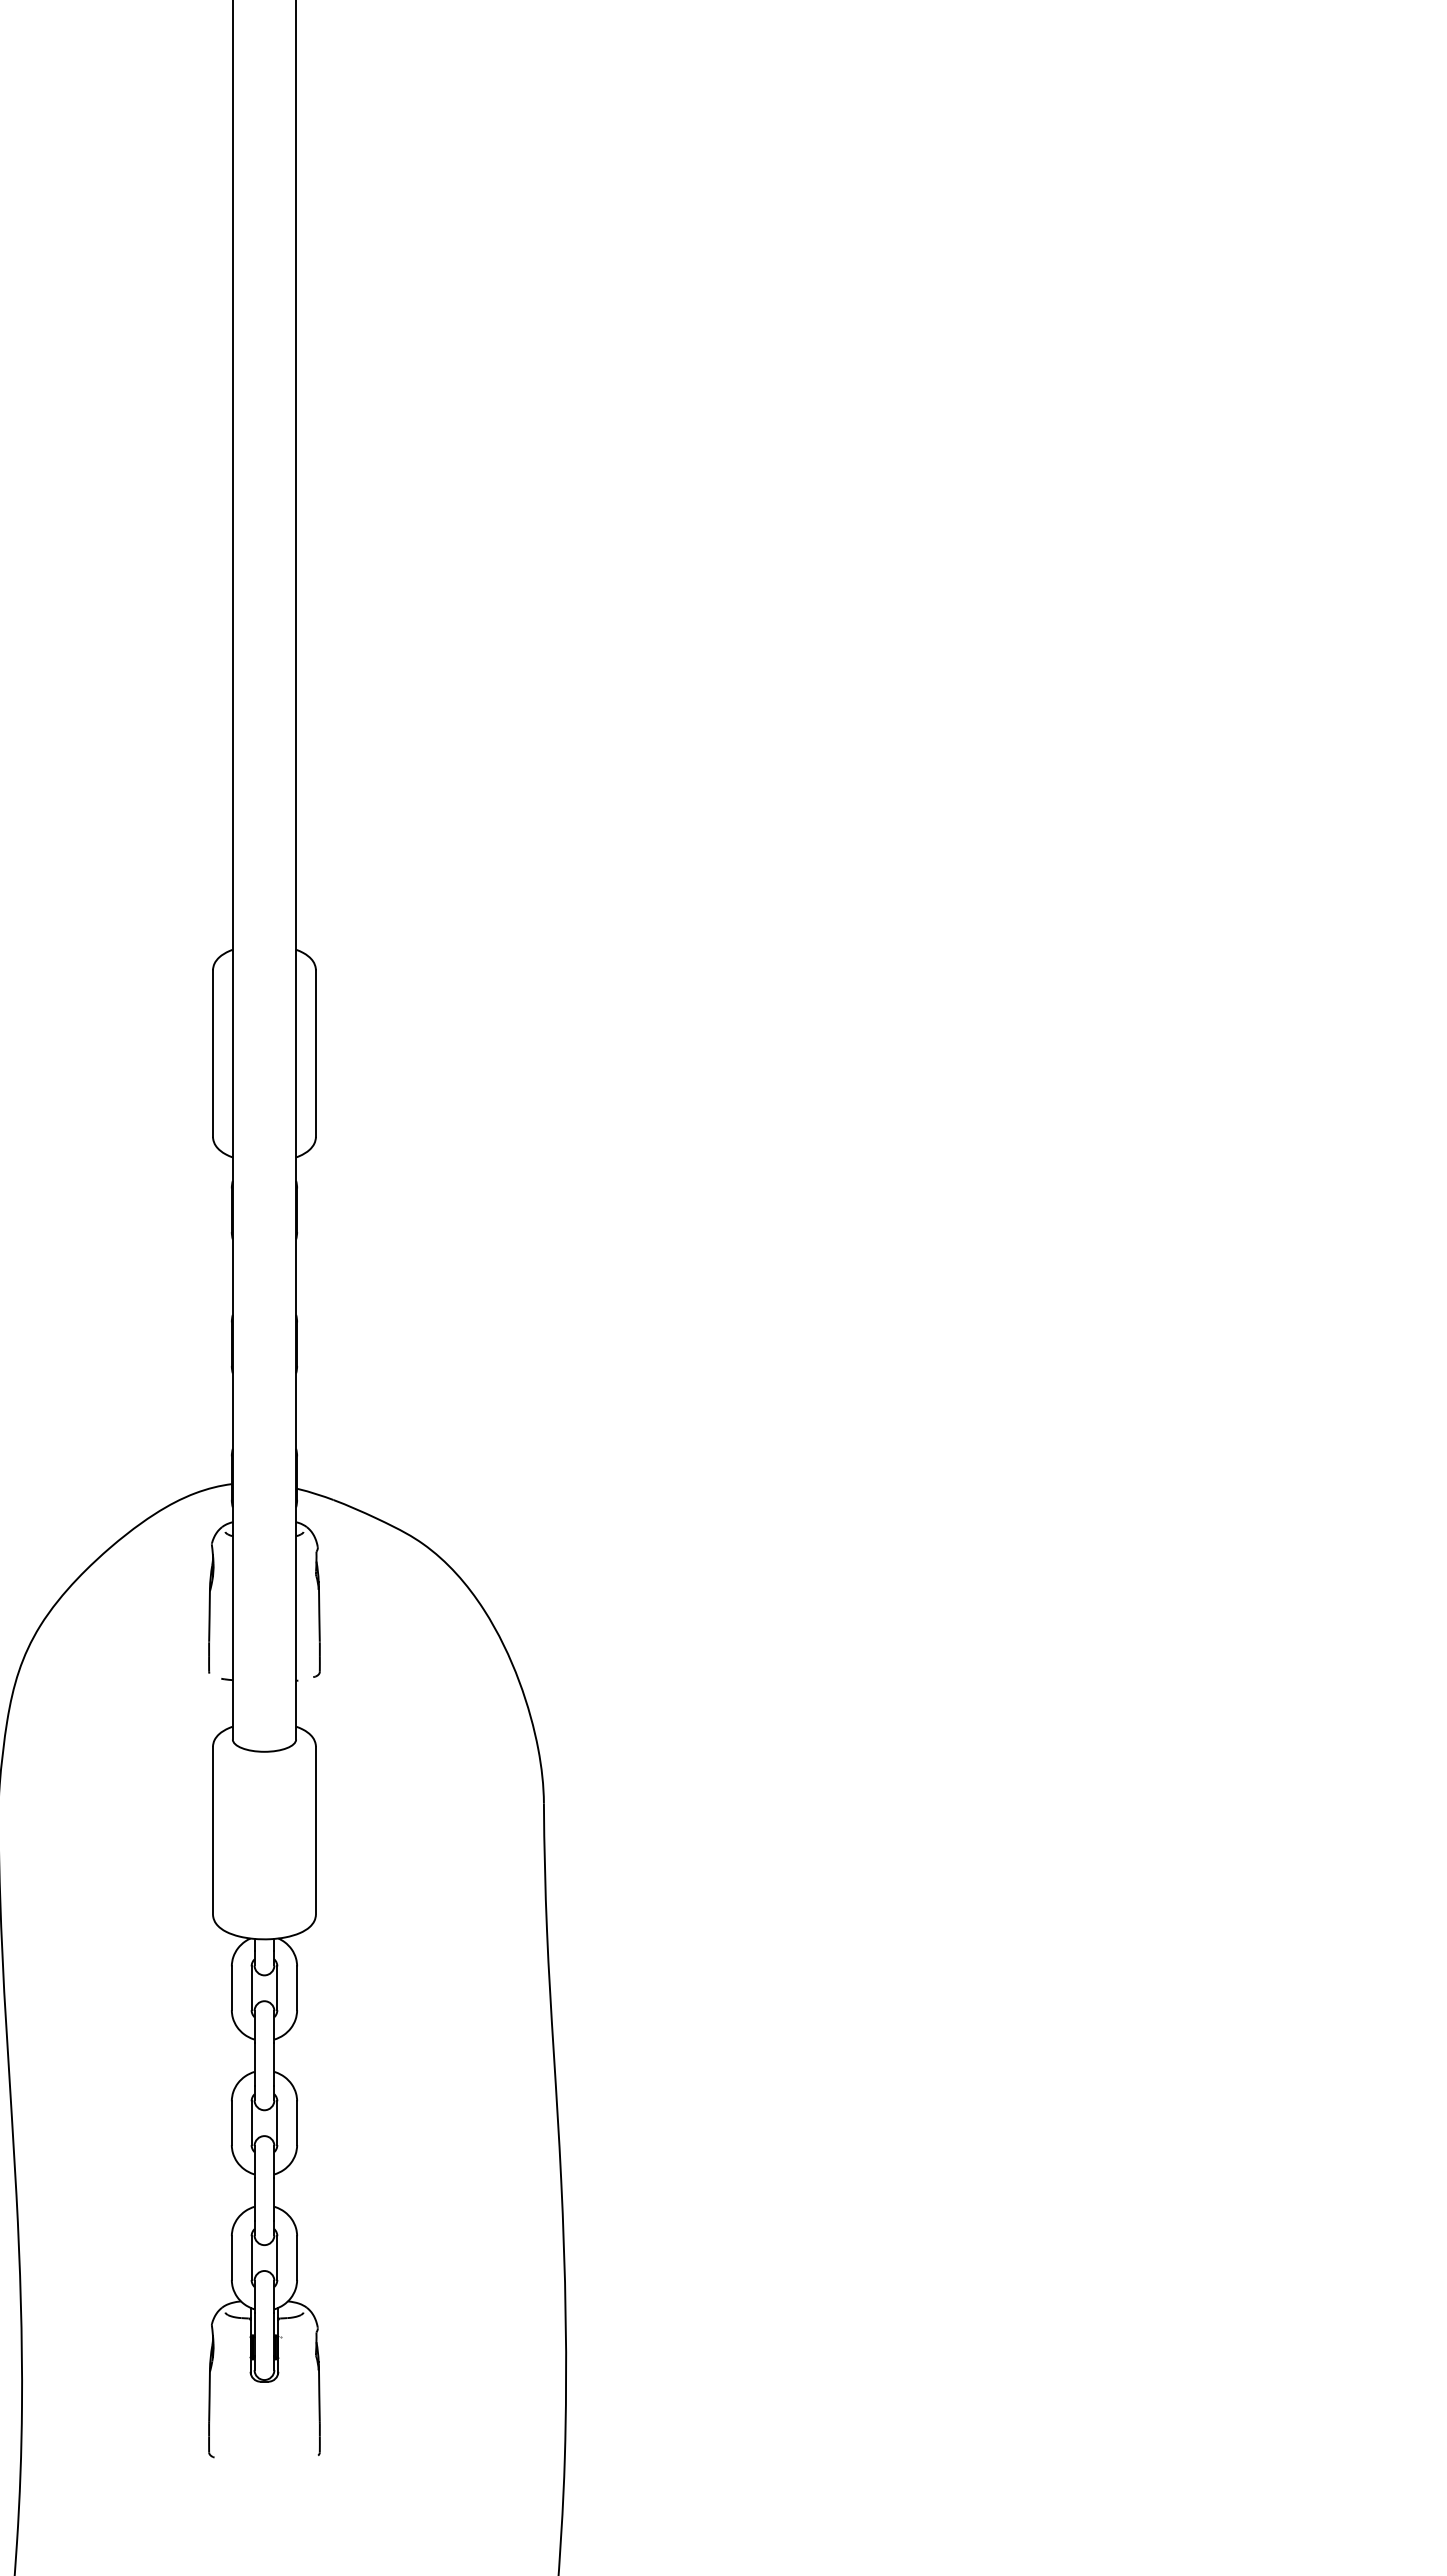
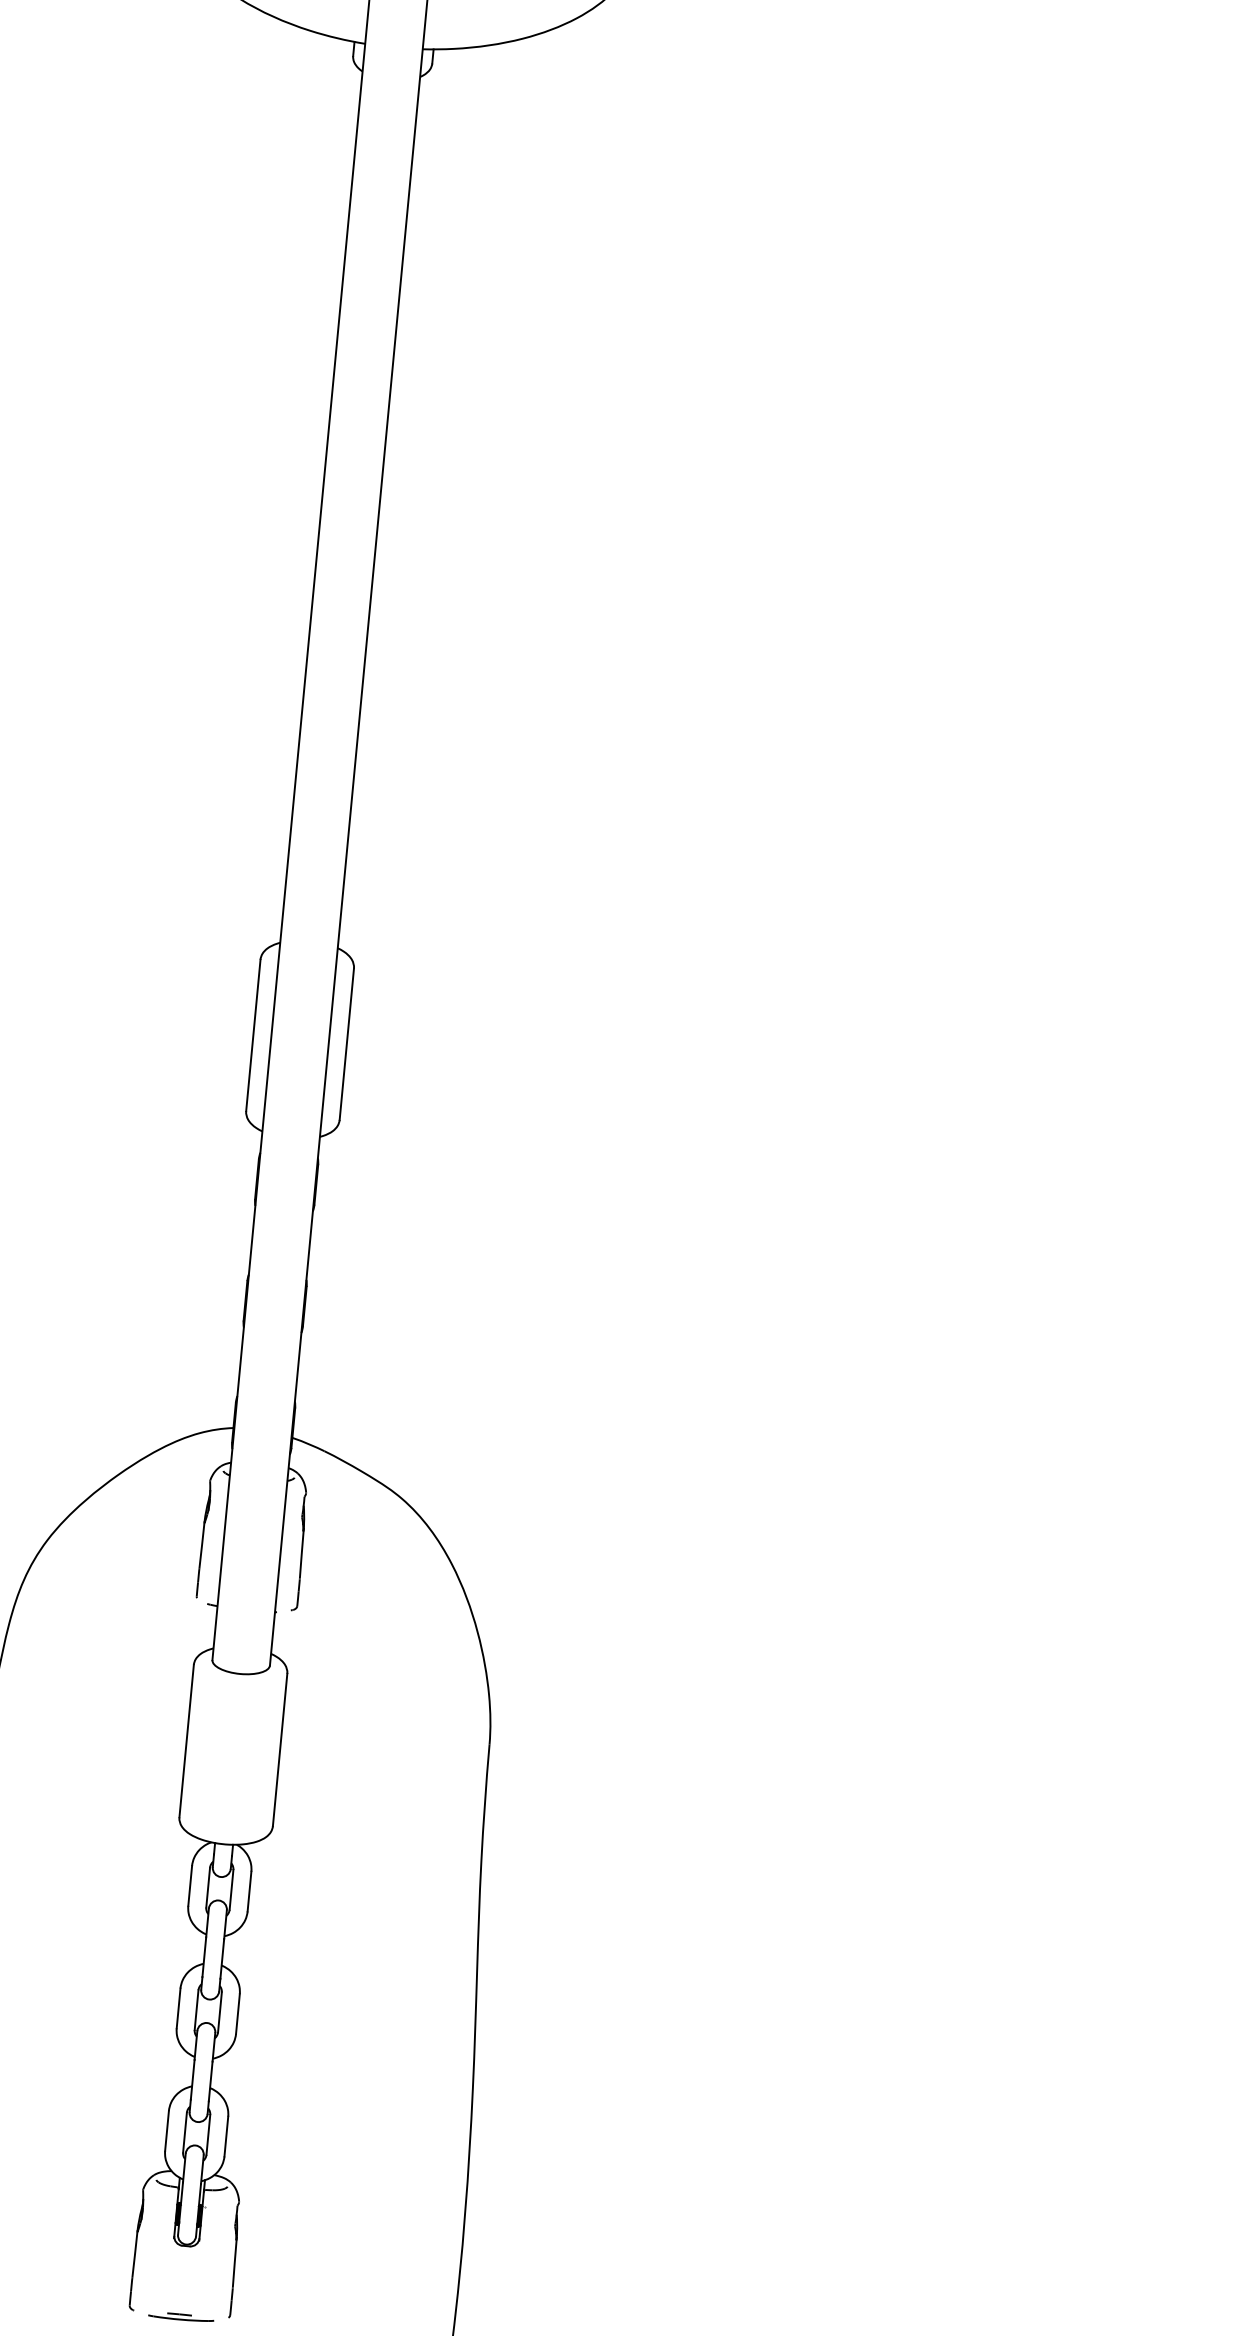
part: (266, 2459) -> (181, 2316), added

